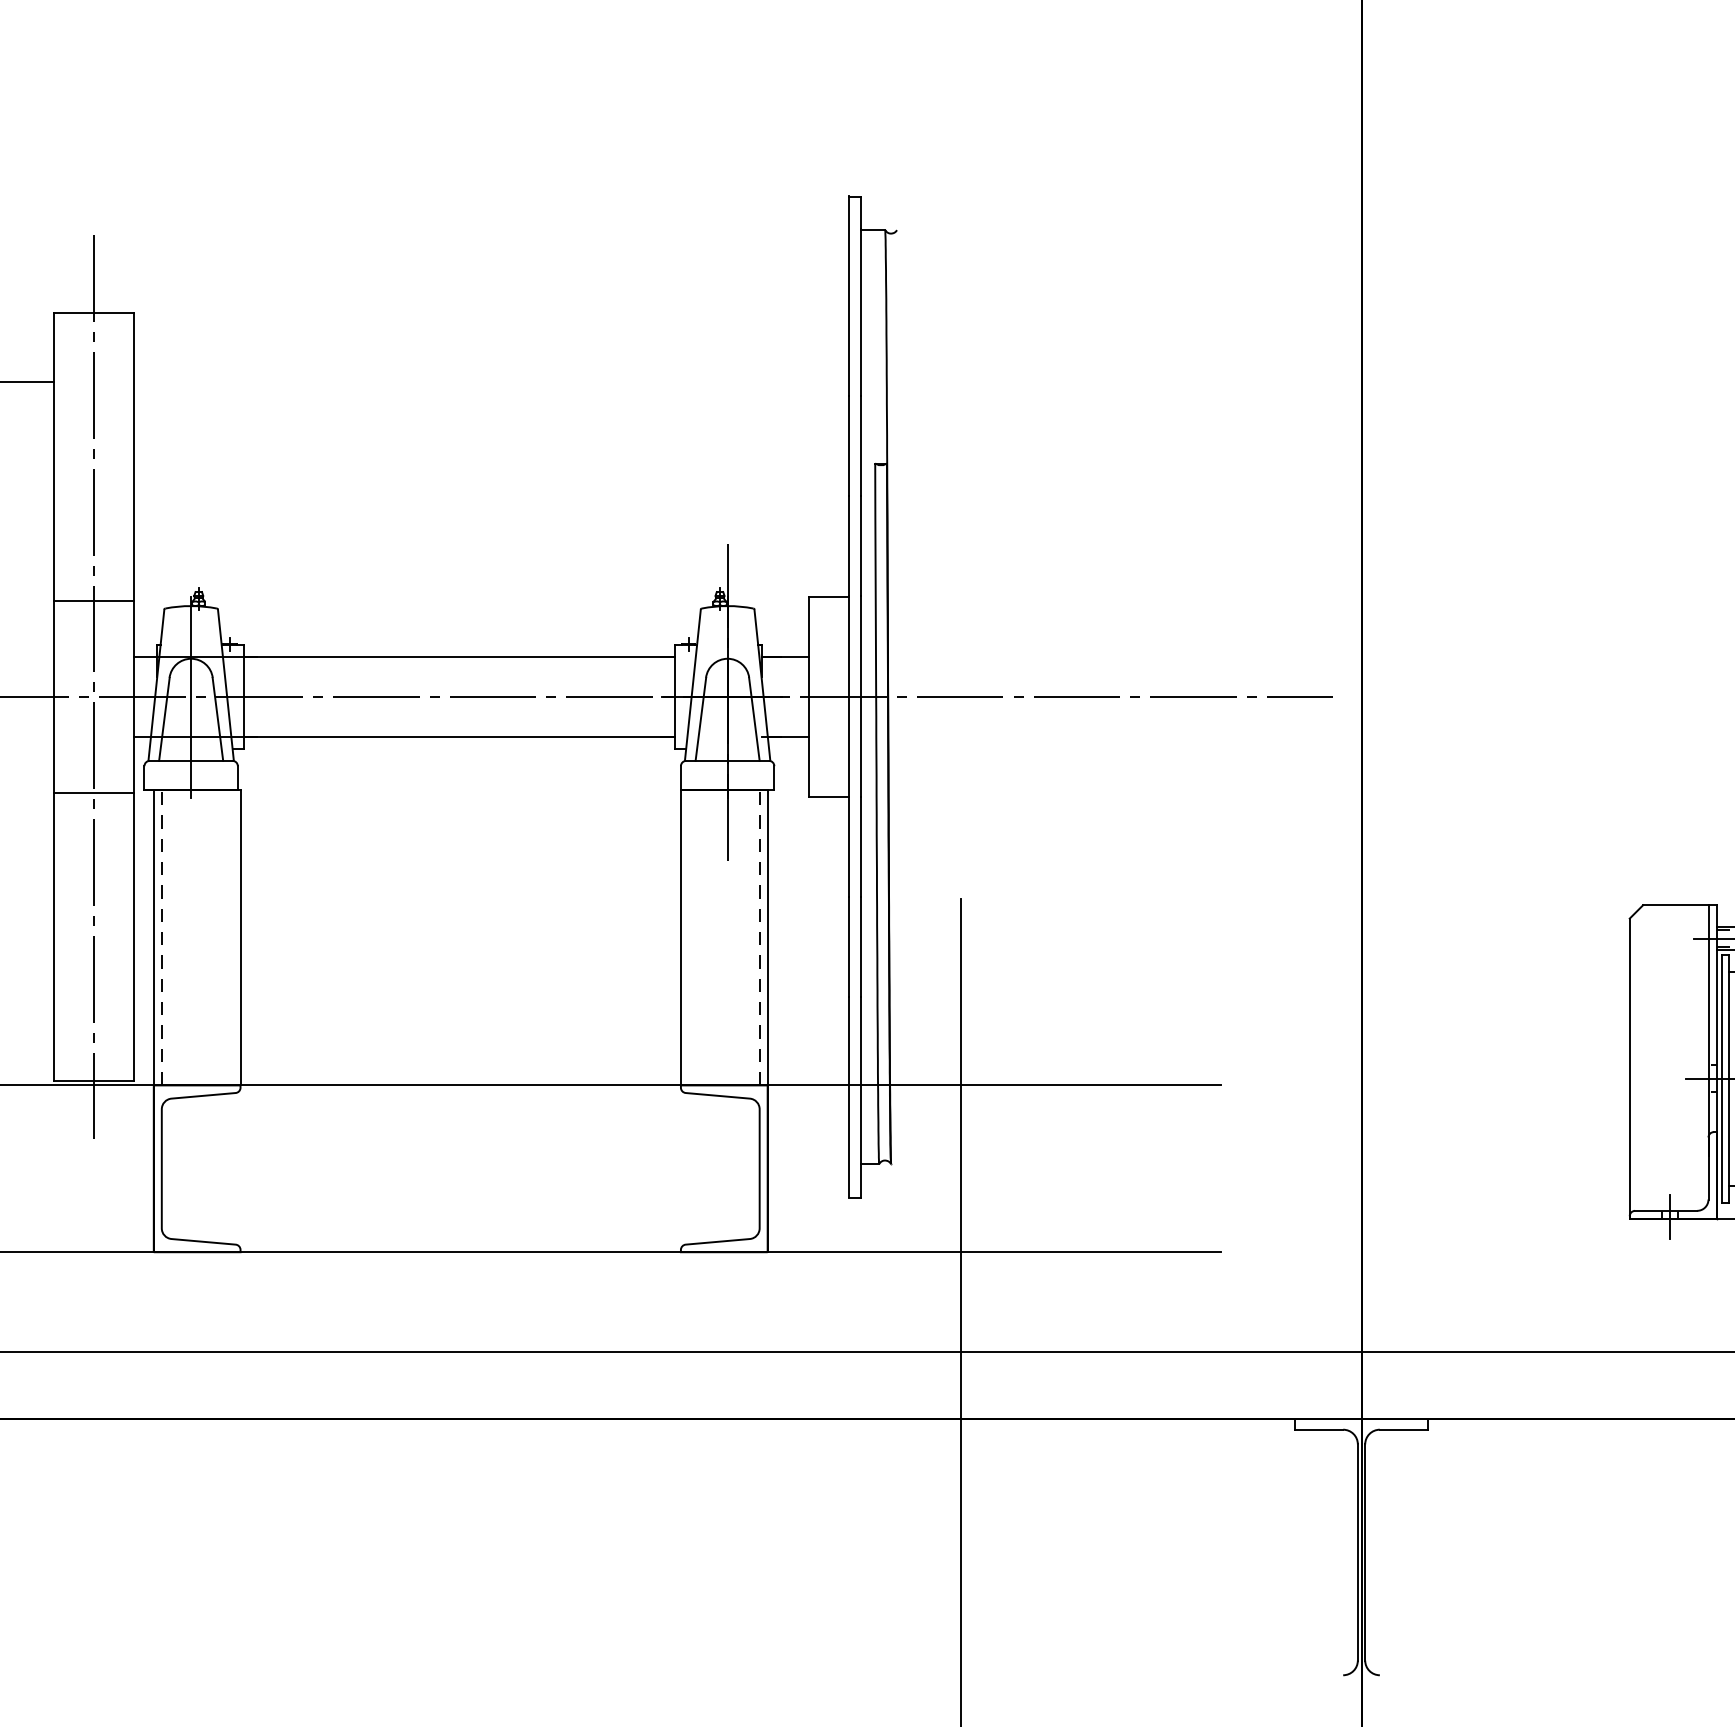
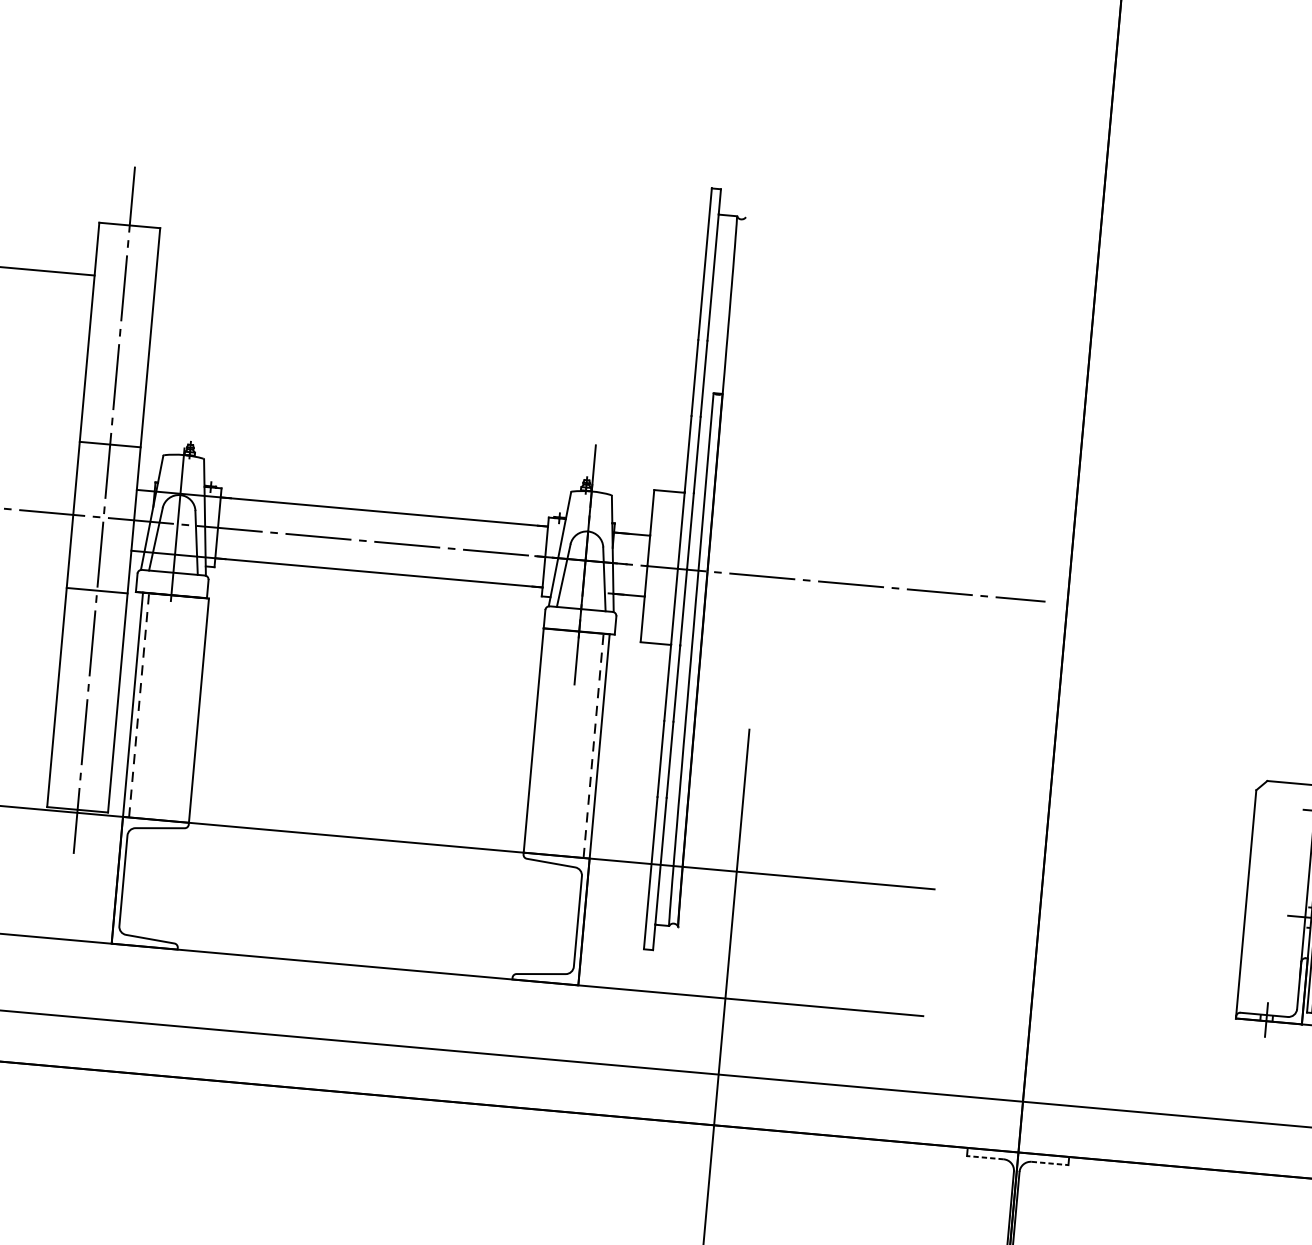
line: (1318, 1429) -> (985, 1157), solid -> dashed
line: (1404, 1429) -> (1050, 1163), solid -> dashed

